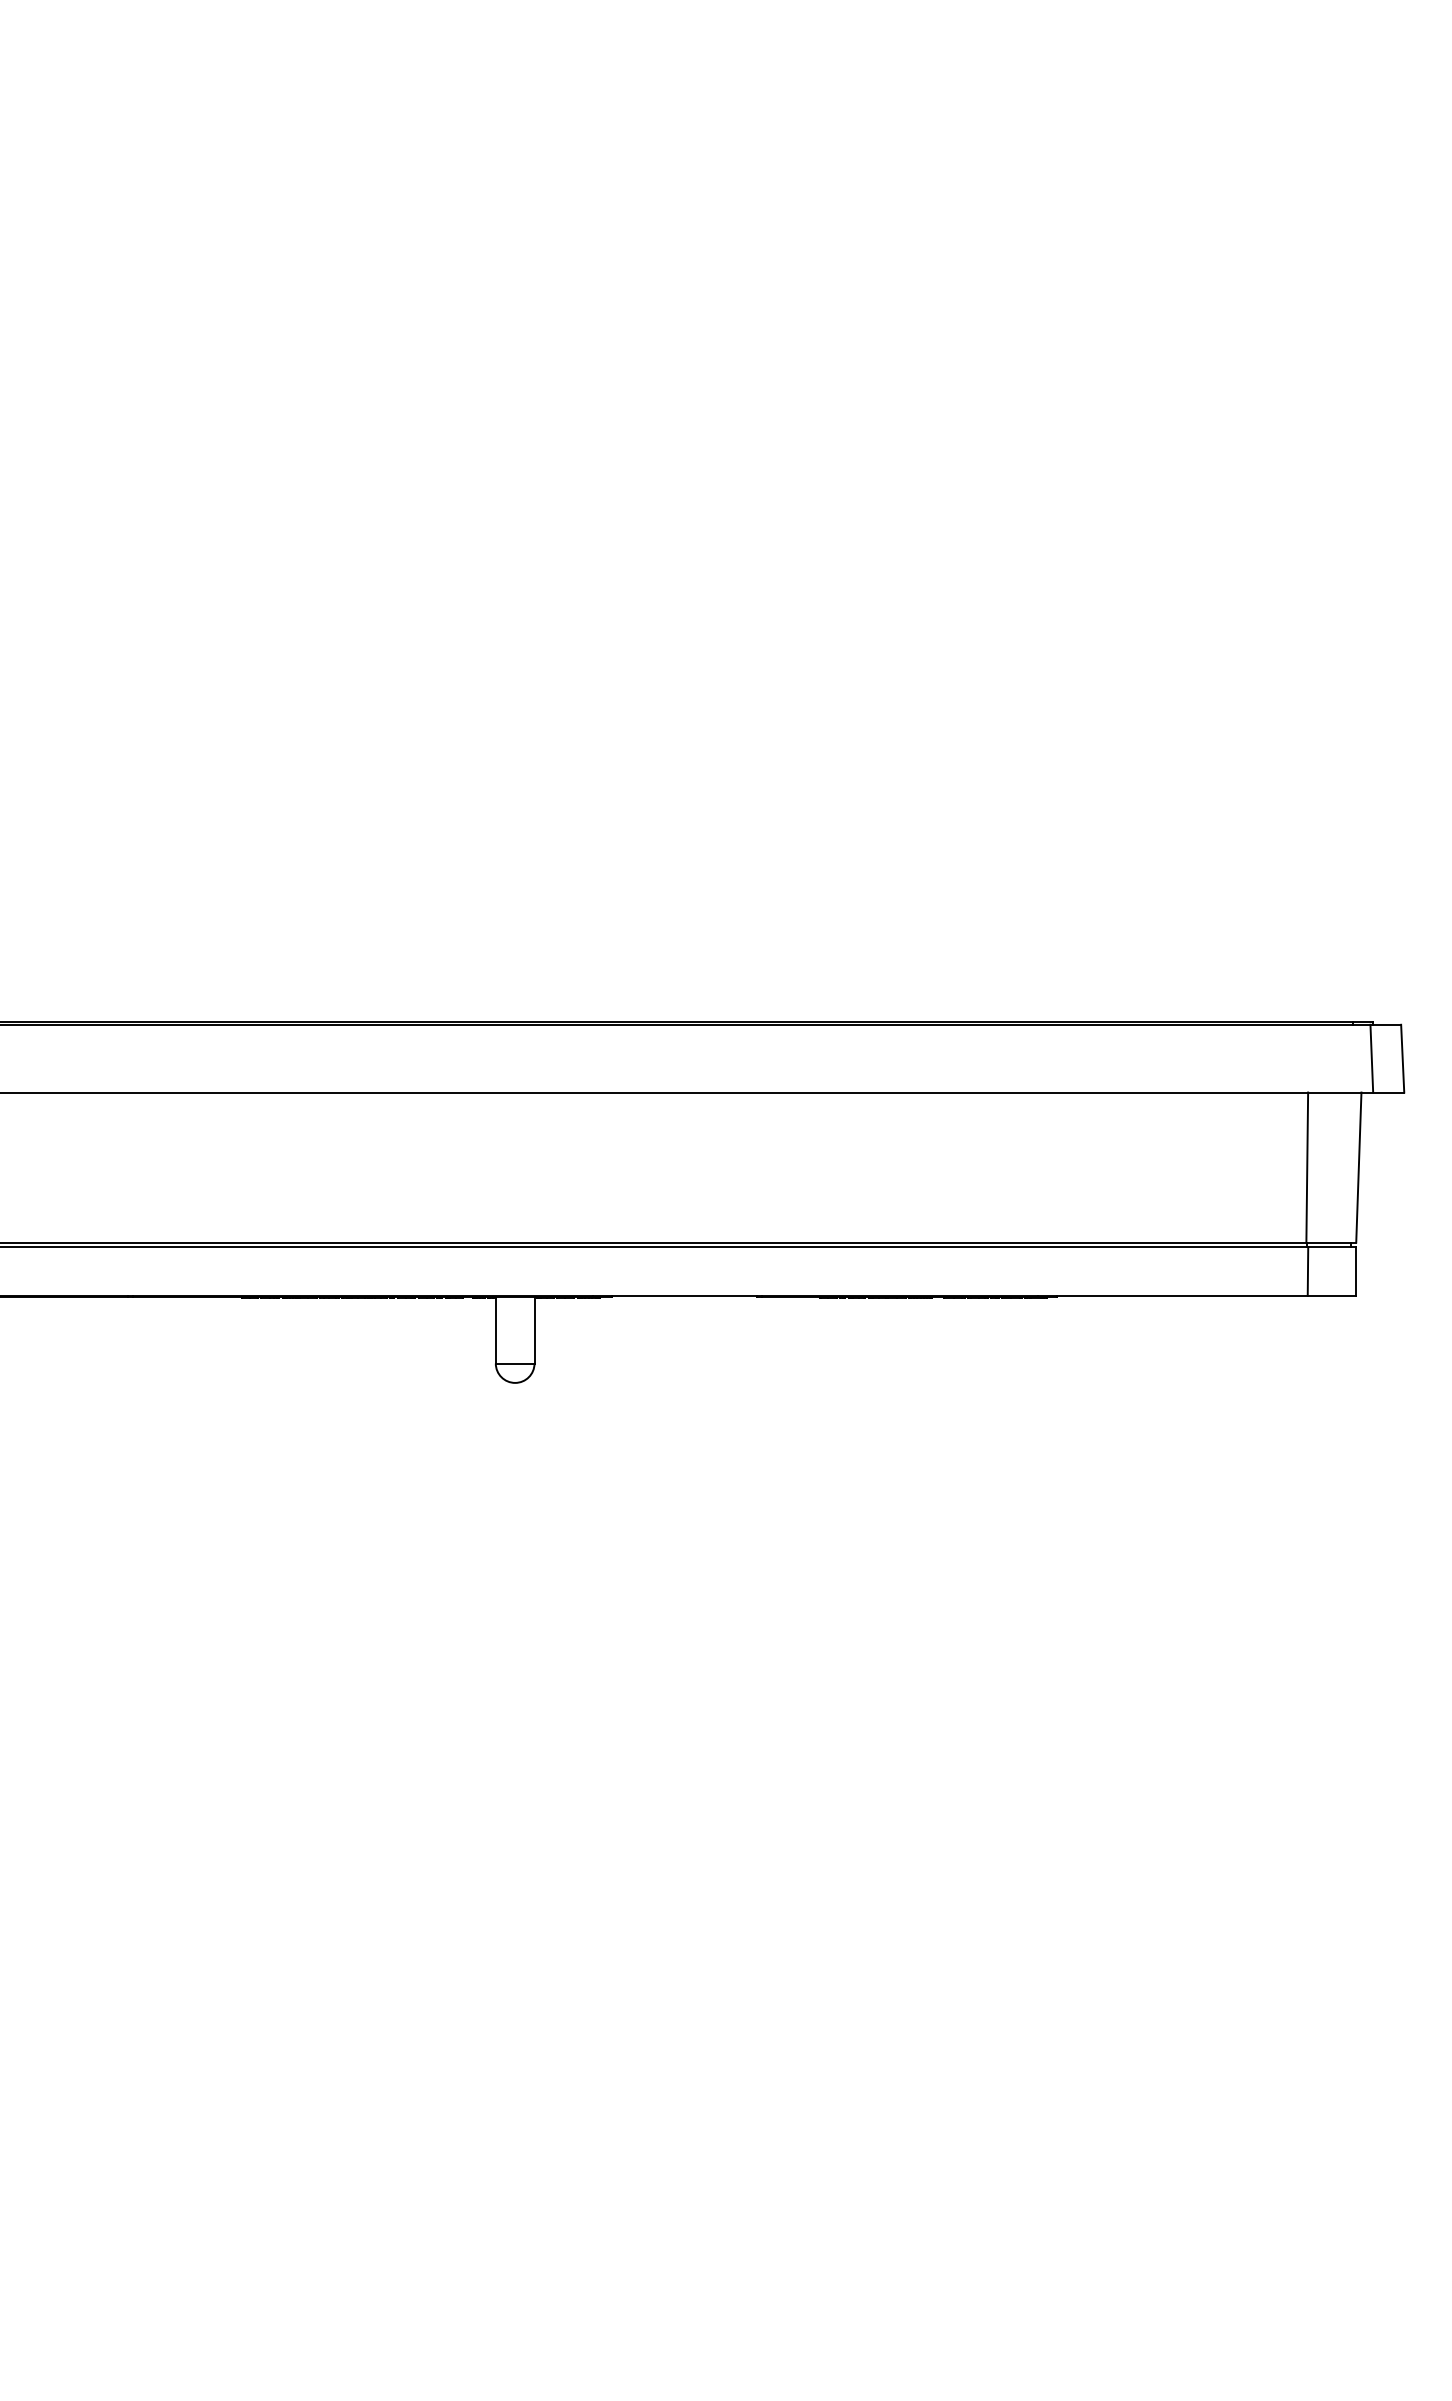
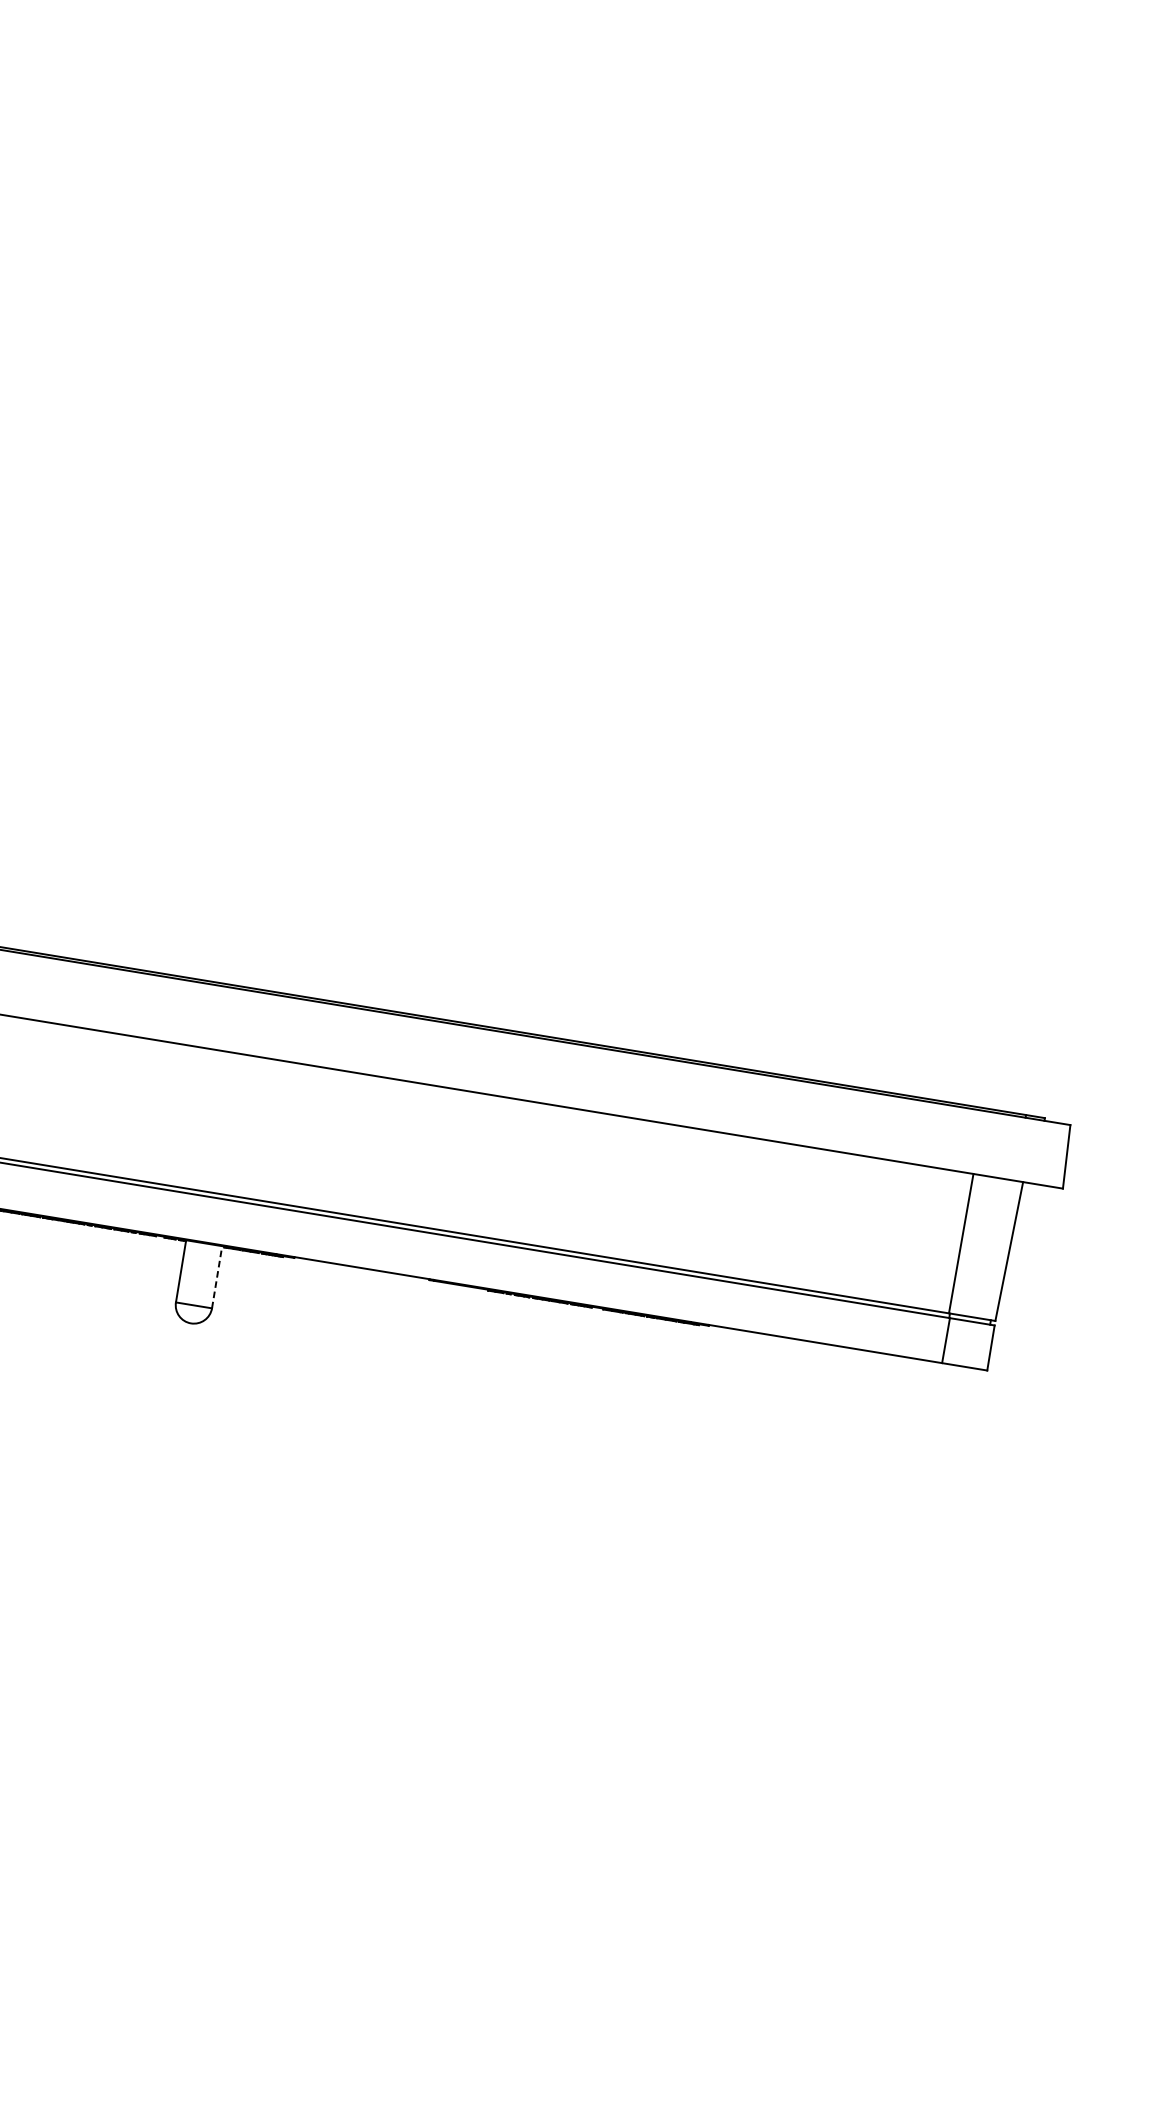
line: (1371, 1058) -> (1037, 1151), removed
line: (534, 1329) -> (217, 1276), solid -> dashed

